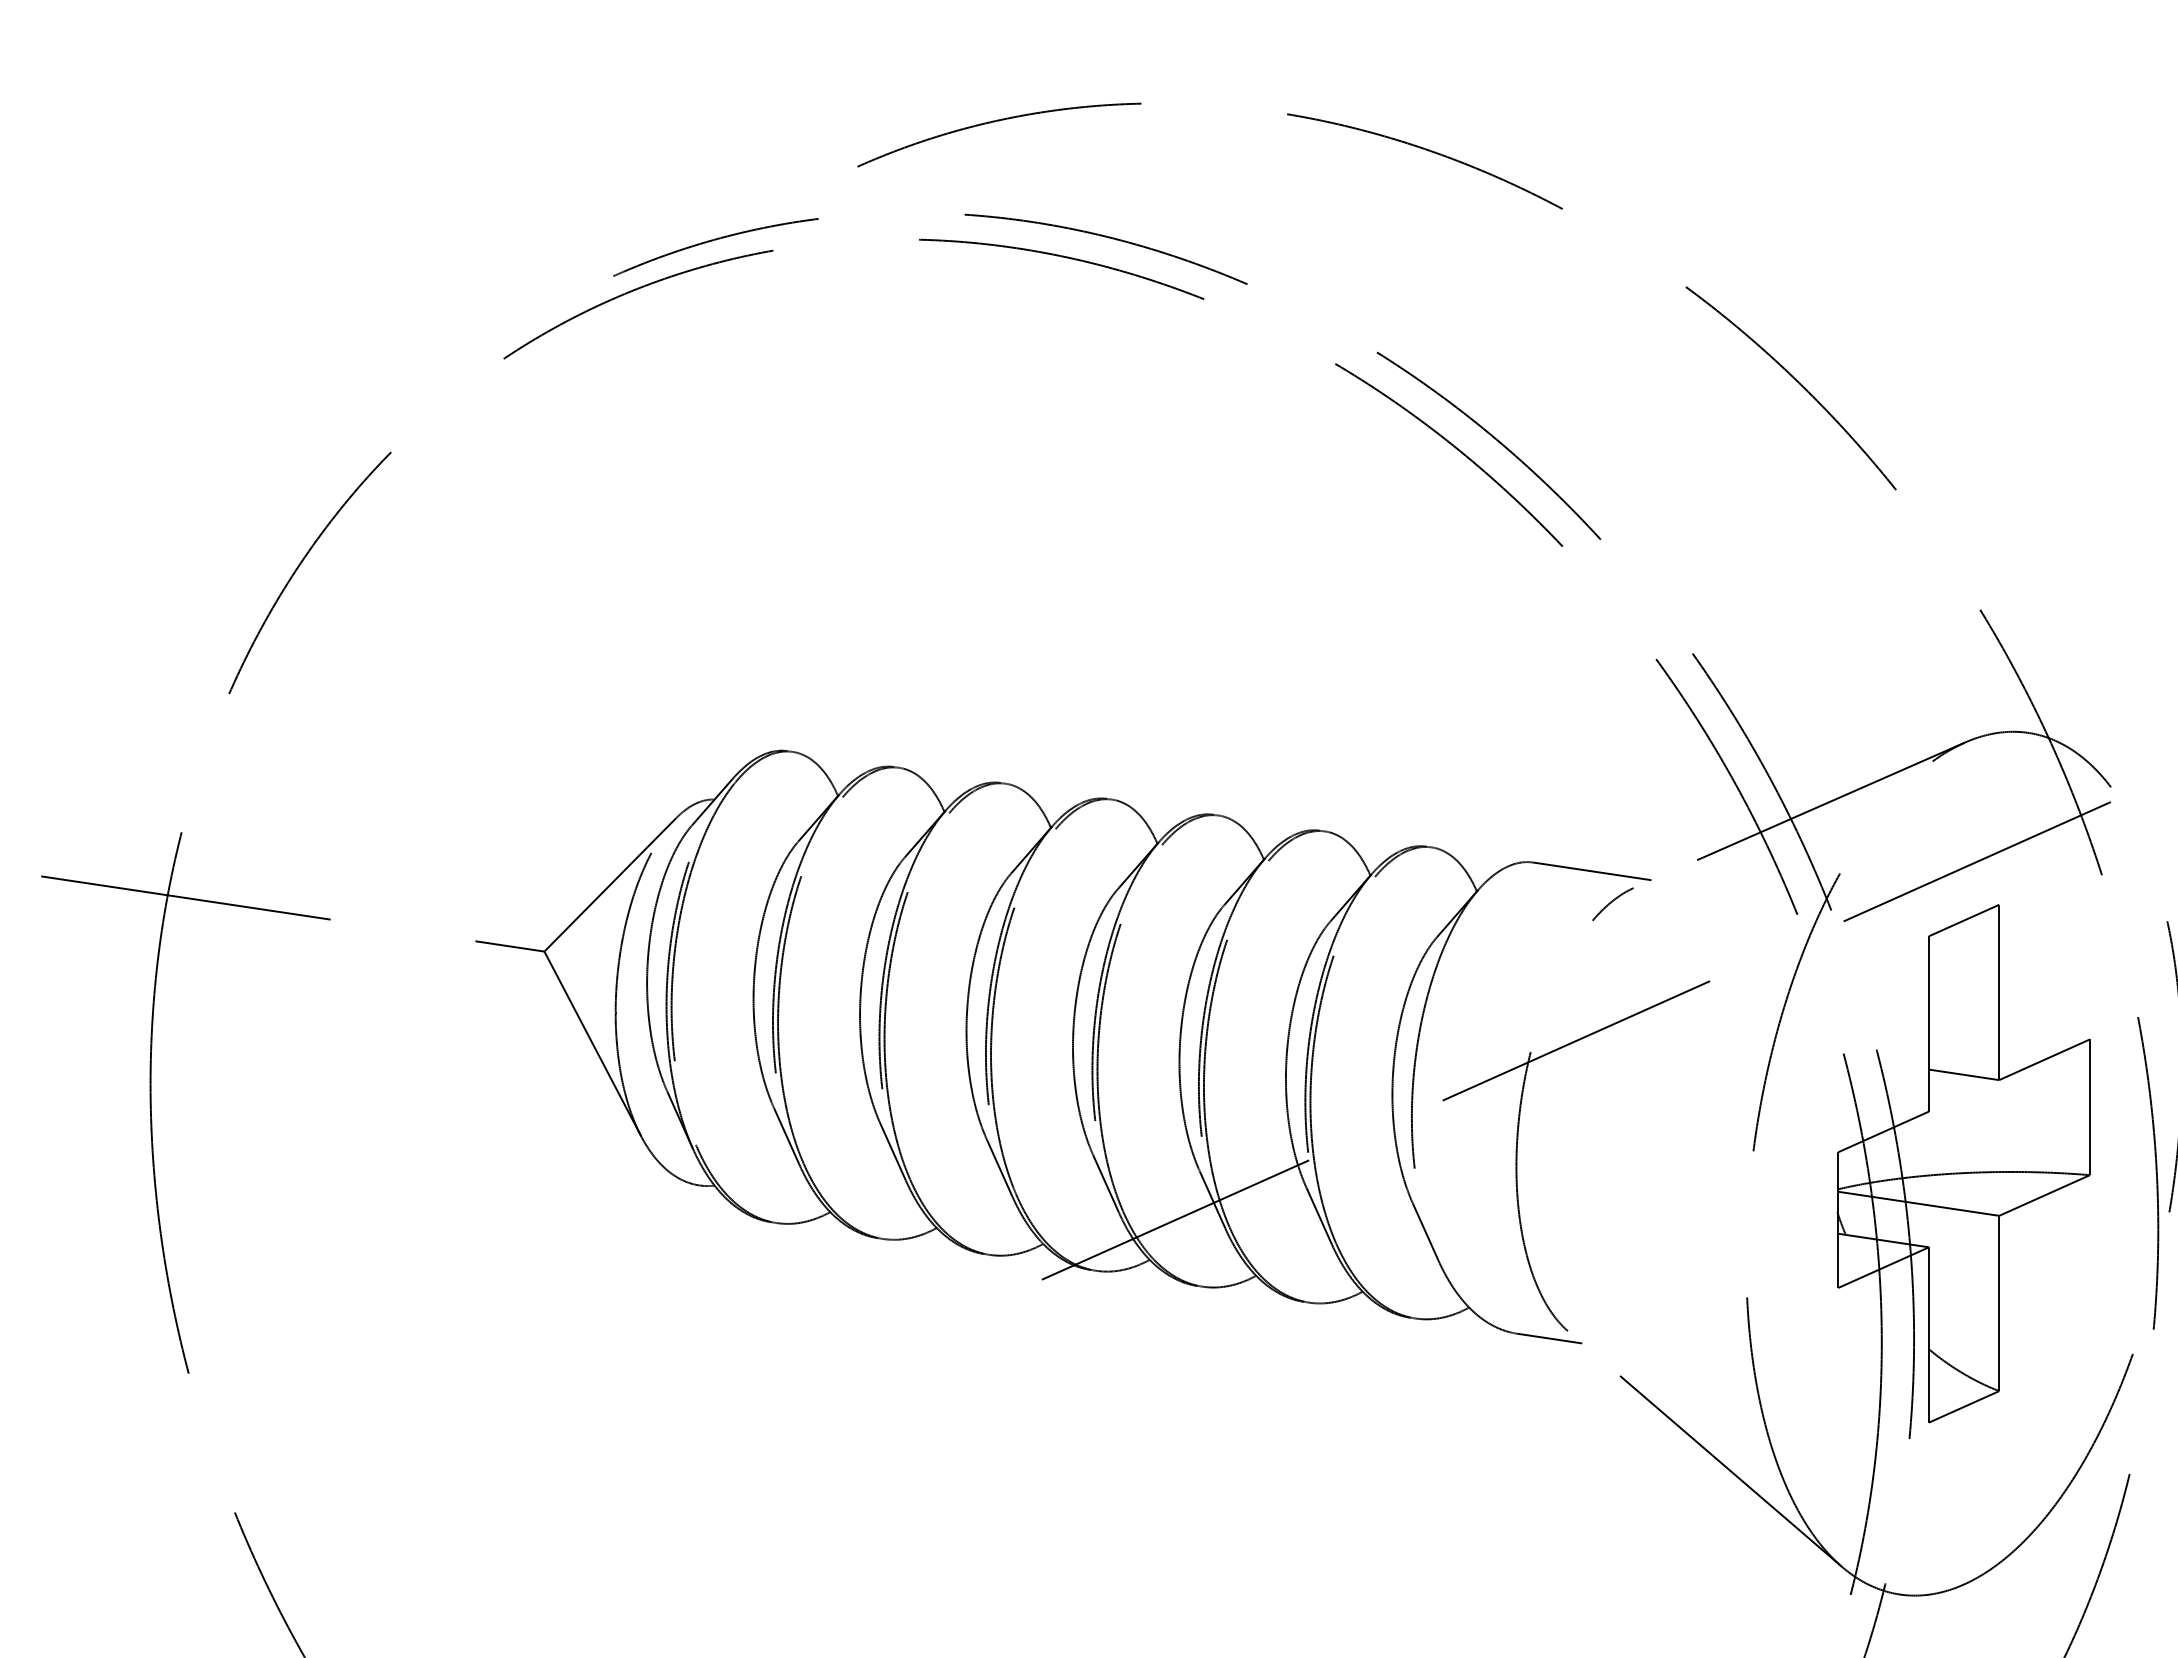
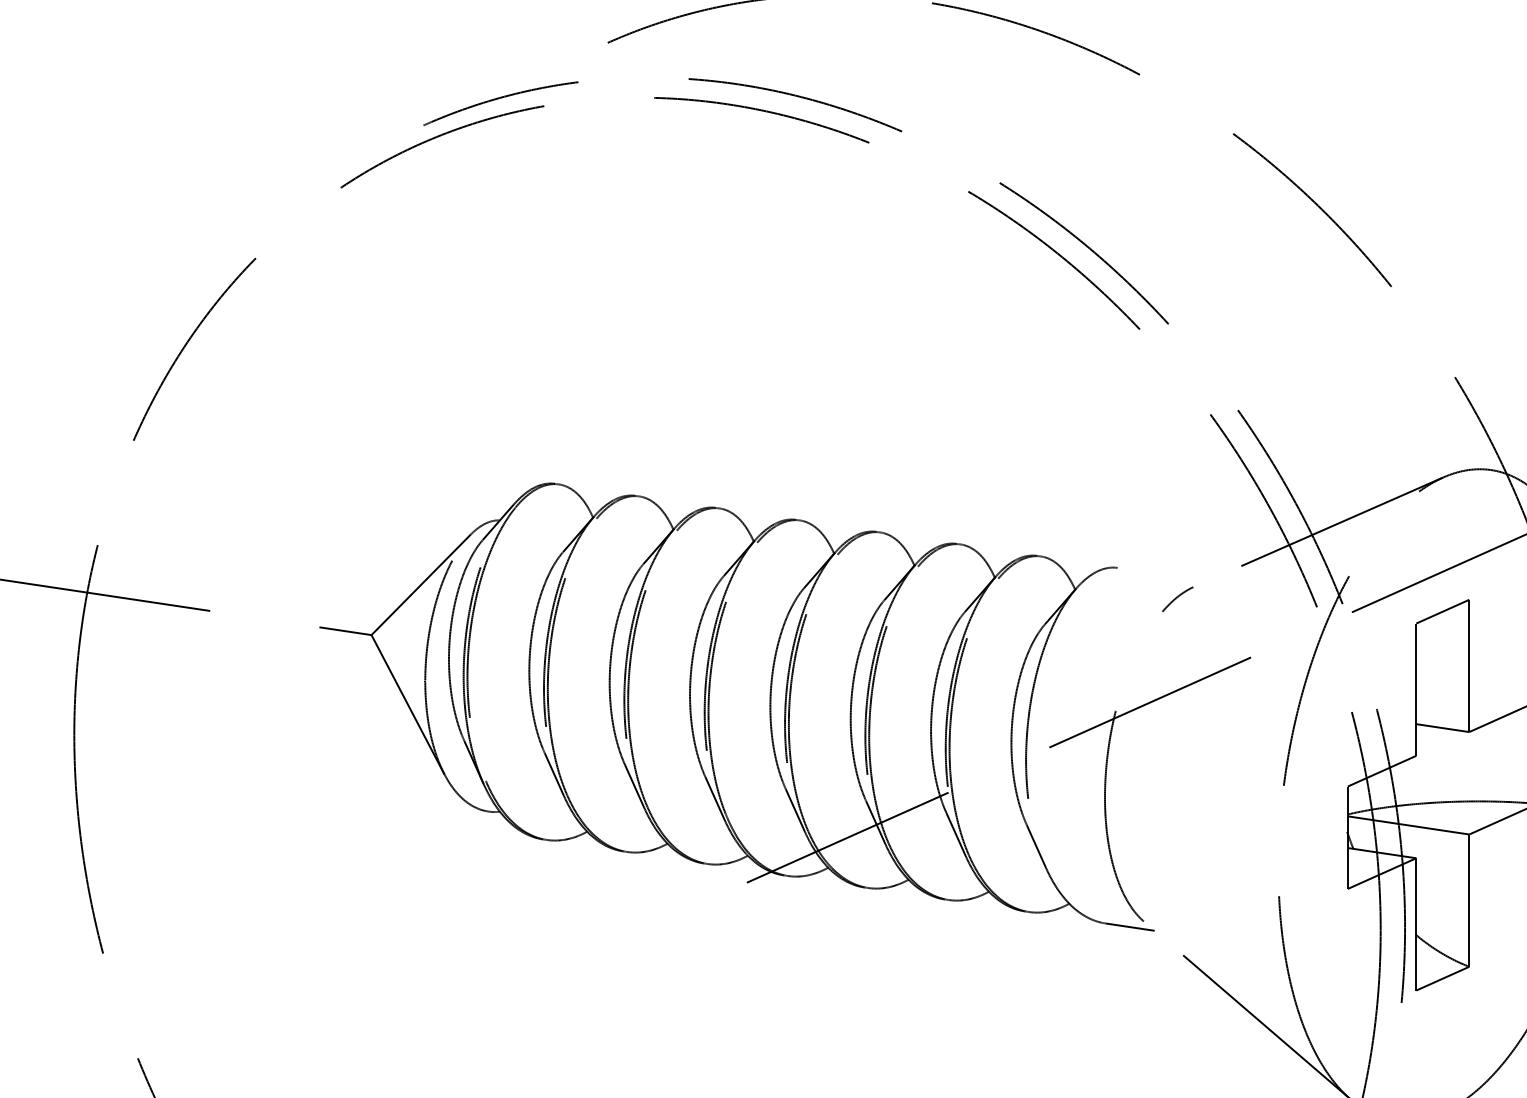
line: (1592, 871) -> (1162, 574), removed

